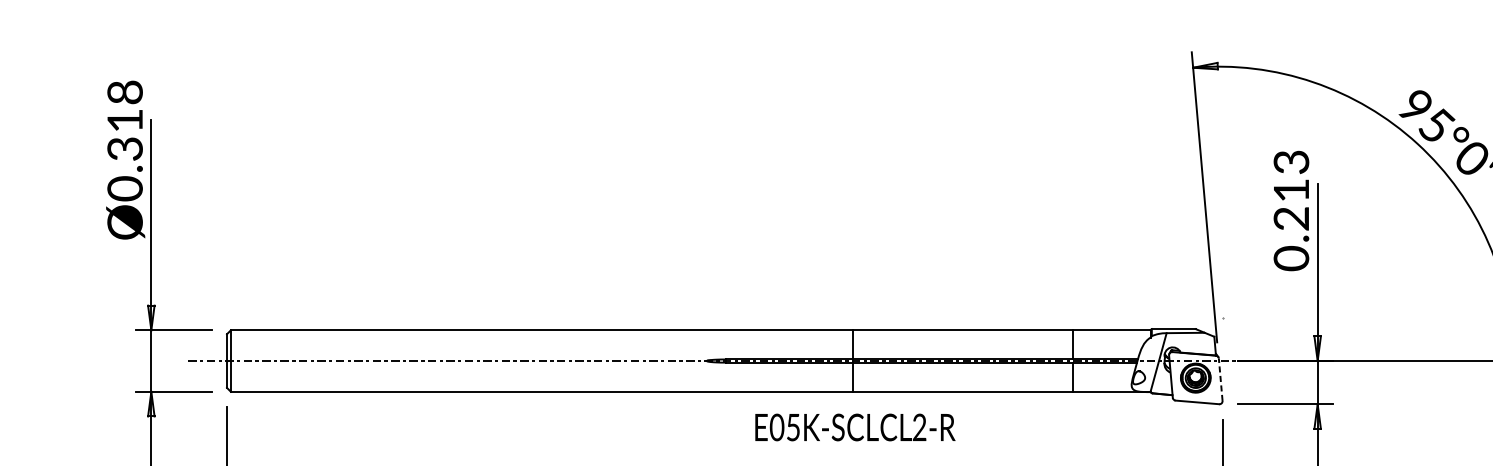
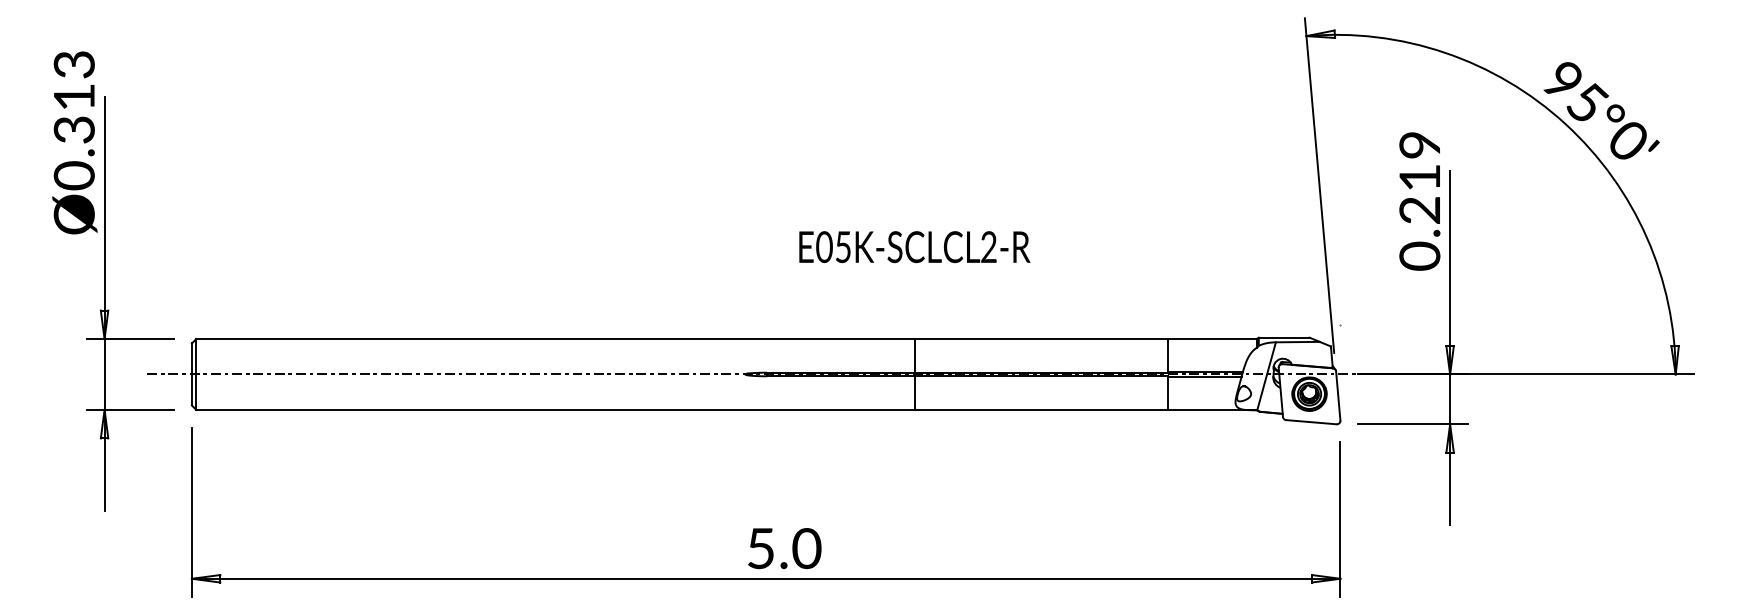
text: (125, 92) -> (74, 64), Ø0.318 -> Ø0.313
text: (1291, 162) -> (1419, 145), 0.213 -> 0.219
line: (1220, 380) -> (1338, 396), dashed -> solid
text: (855, 427) -> (914, 247), moved

